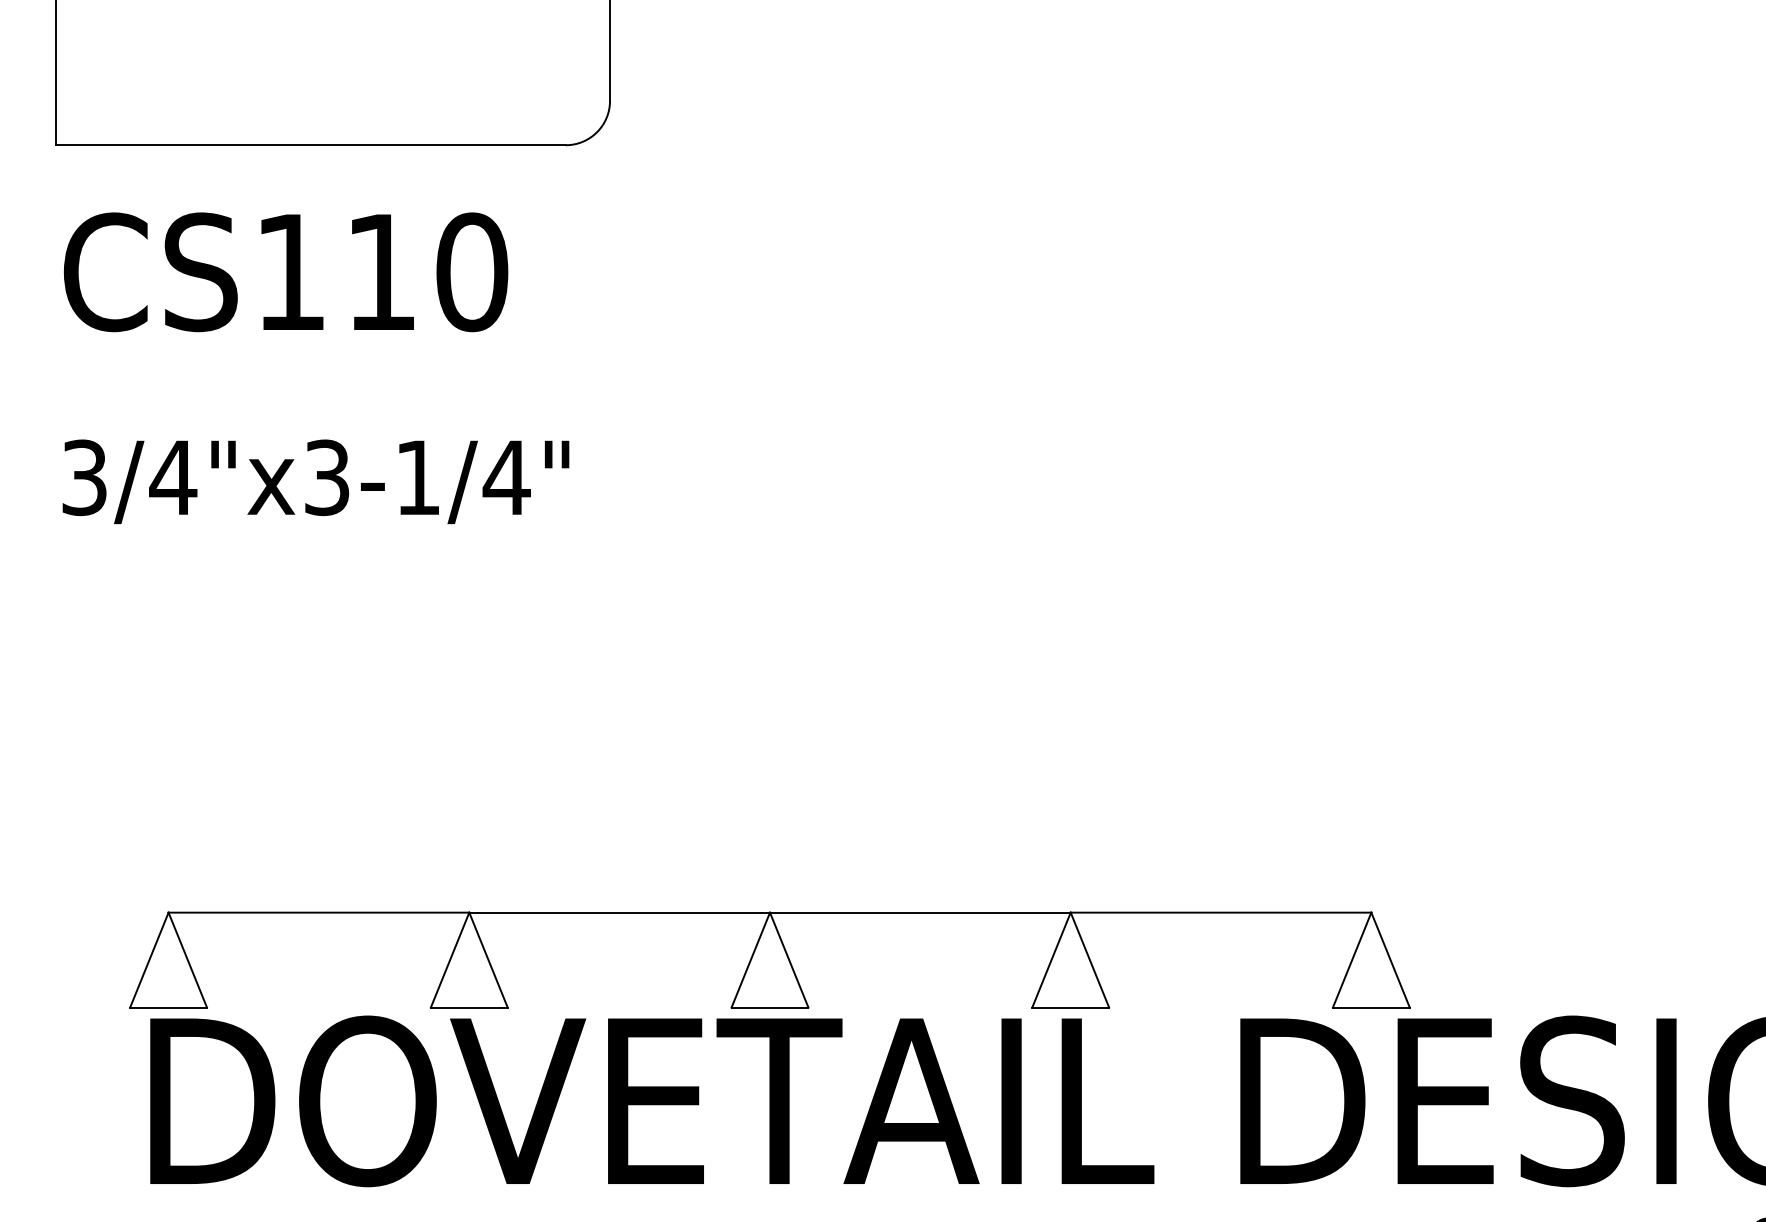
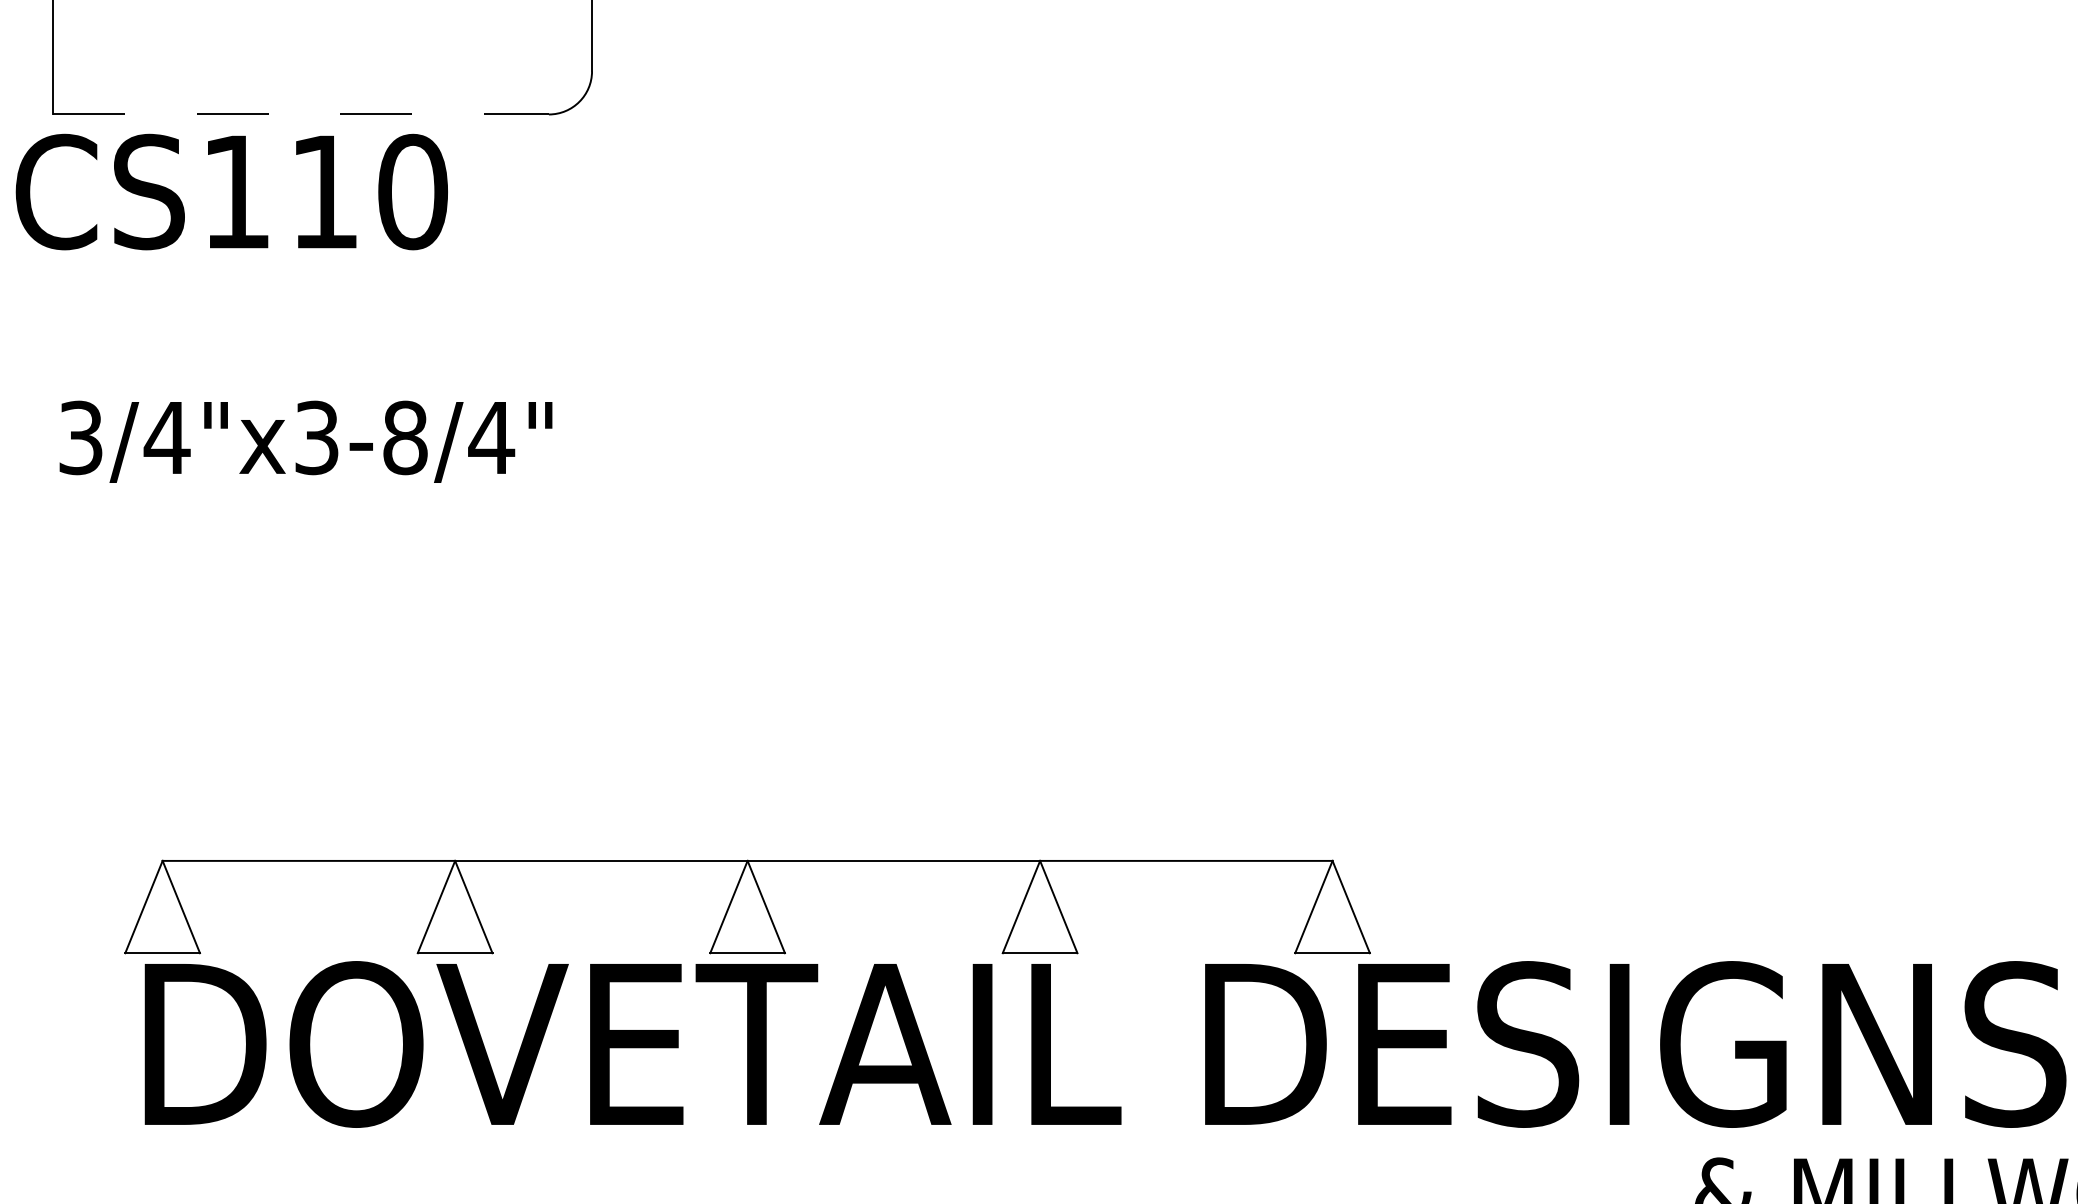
line: (310, 145) -> (300, 114), solid -> dashed
text: (285, 271) -> (231, 191), moved
text: (418, 477) -> (405, 437), 3/4"x3-1/4" -> 3/4"x3-8/4"

